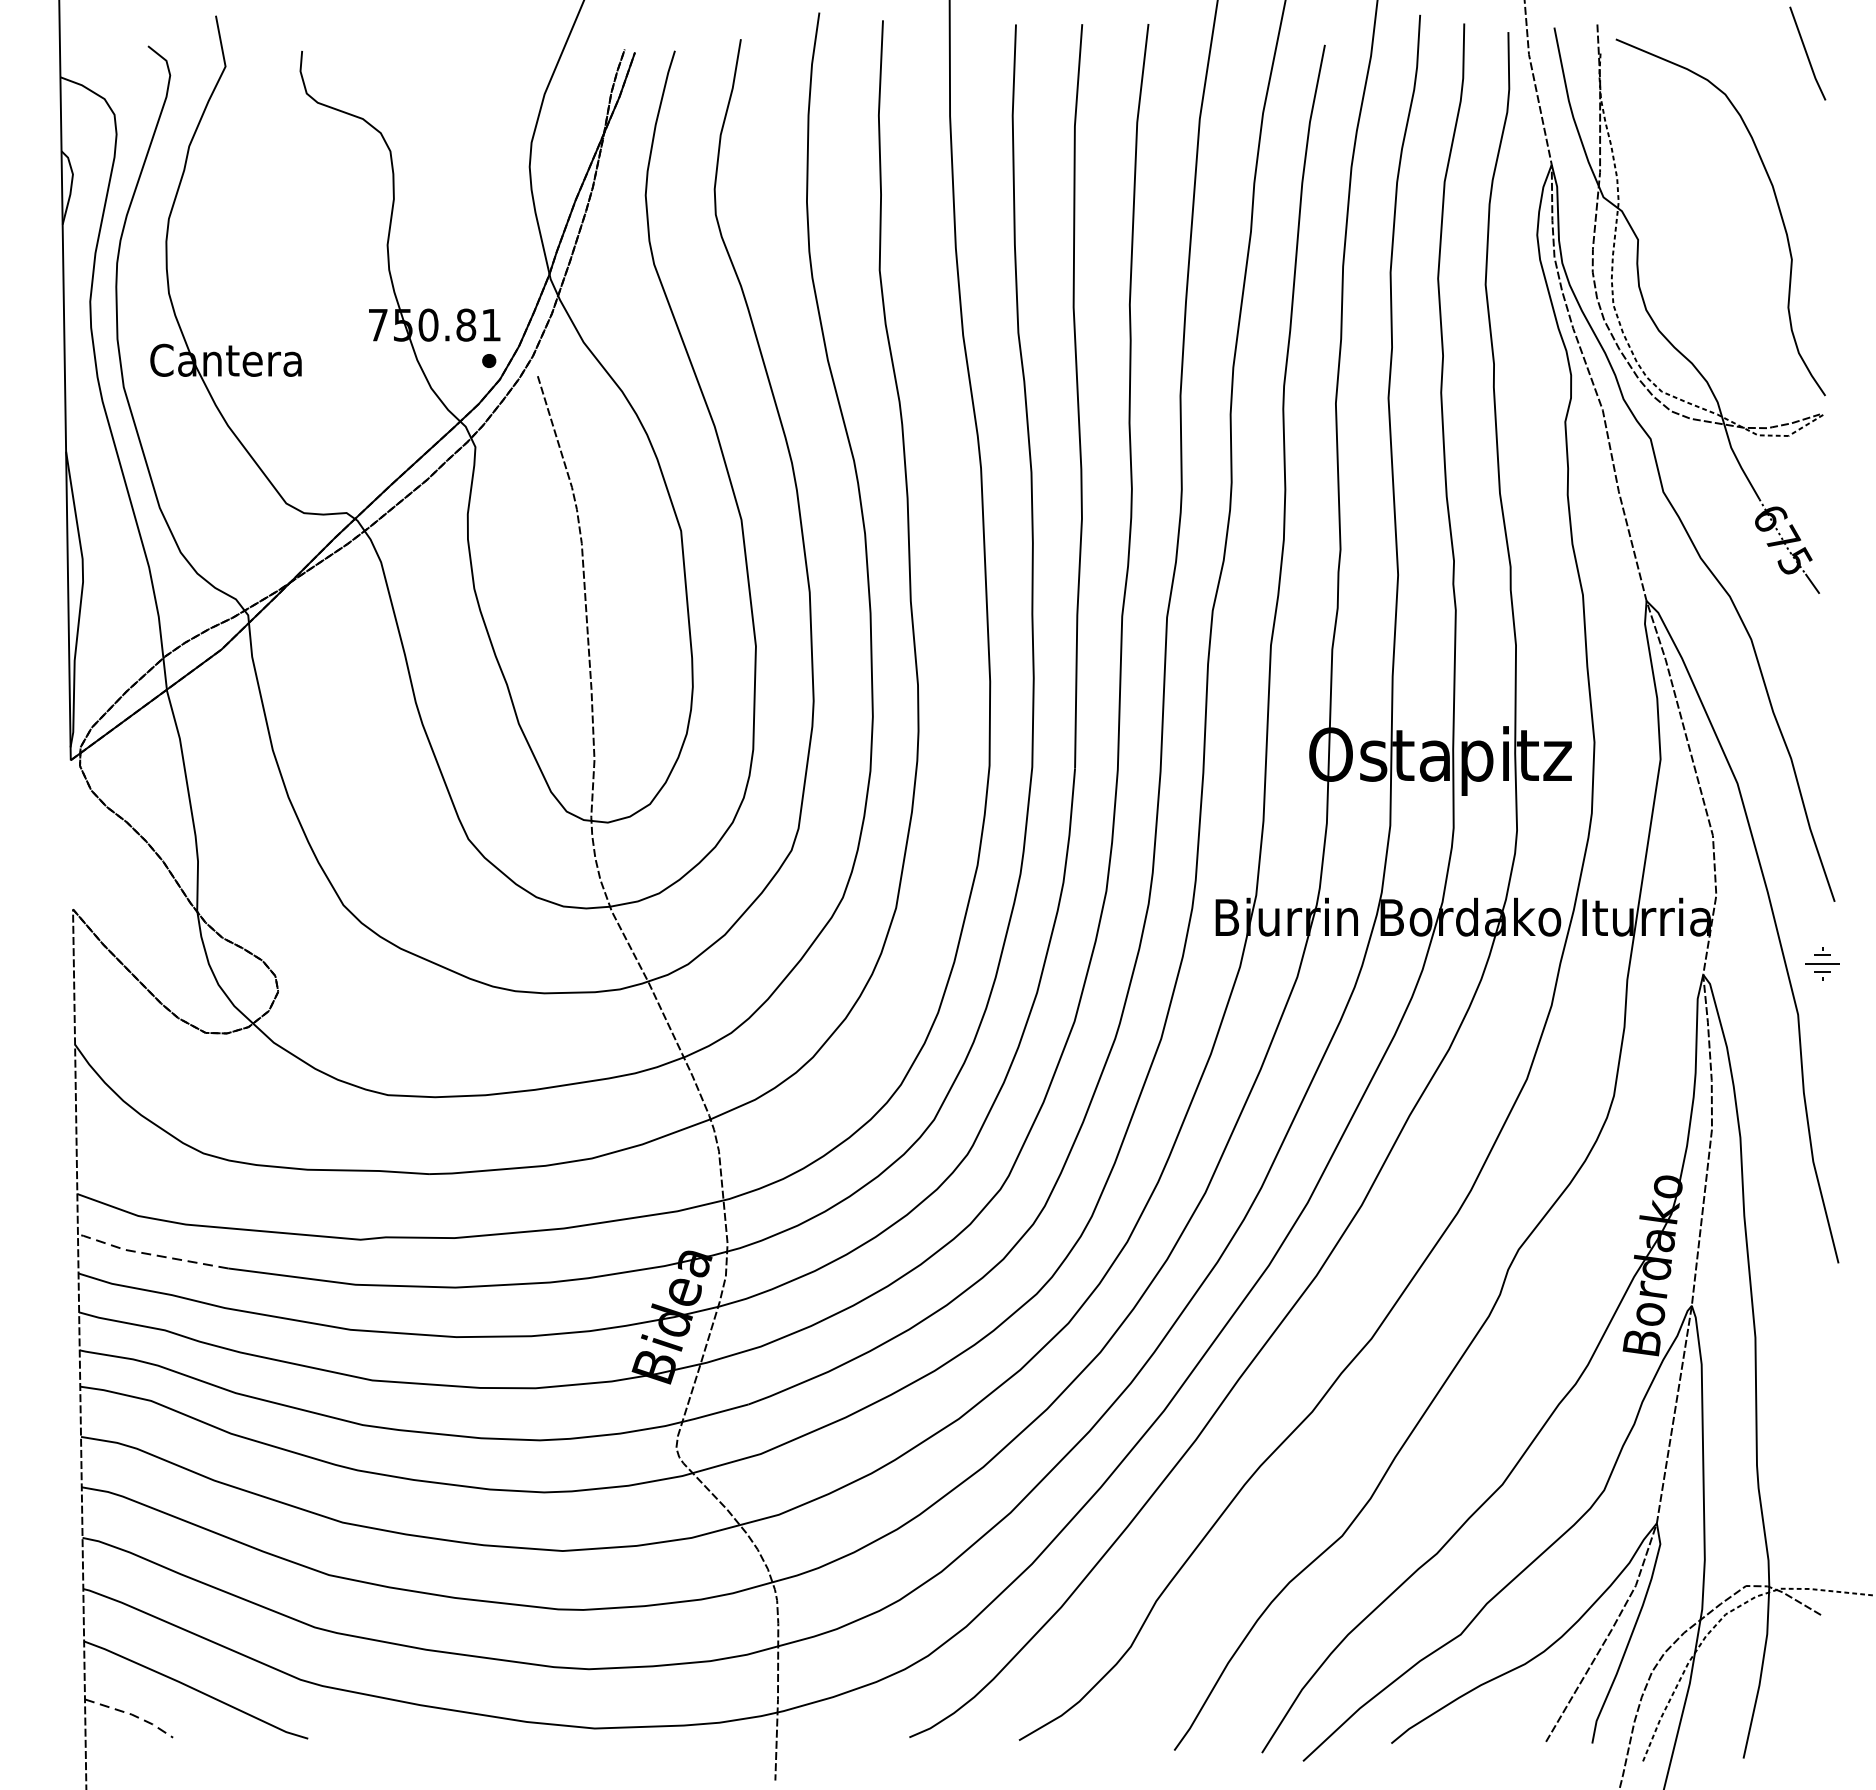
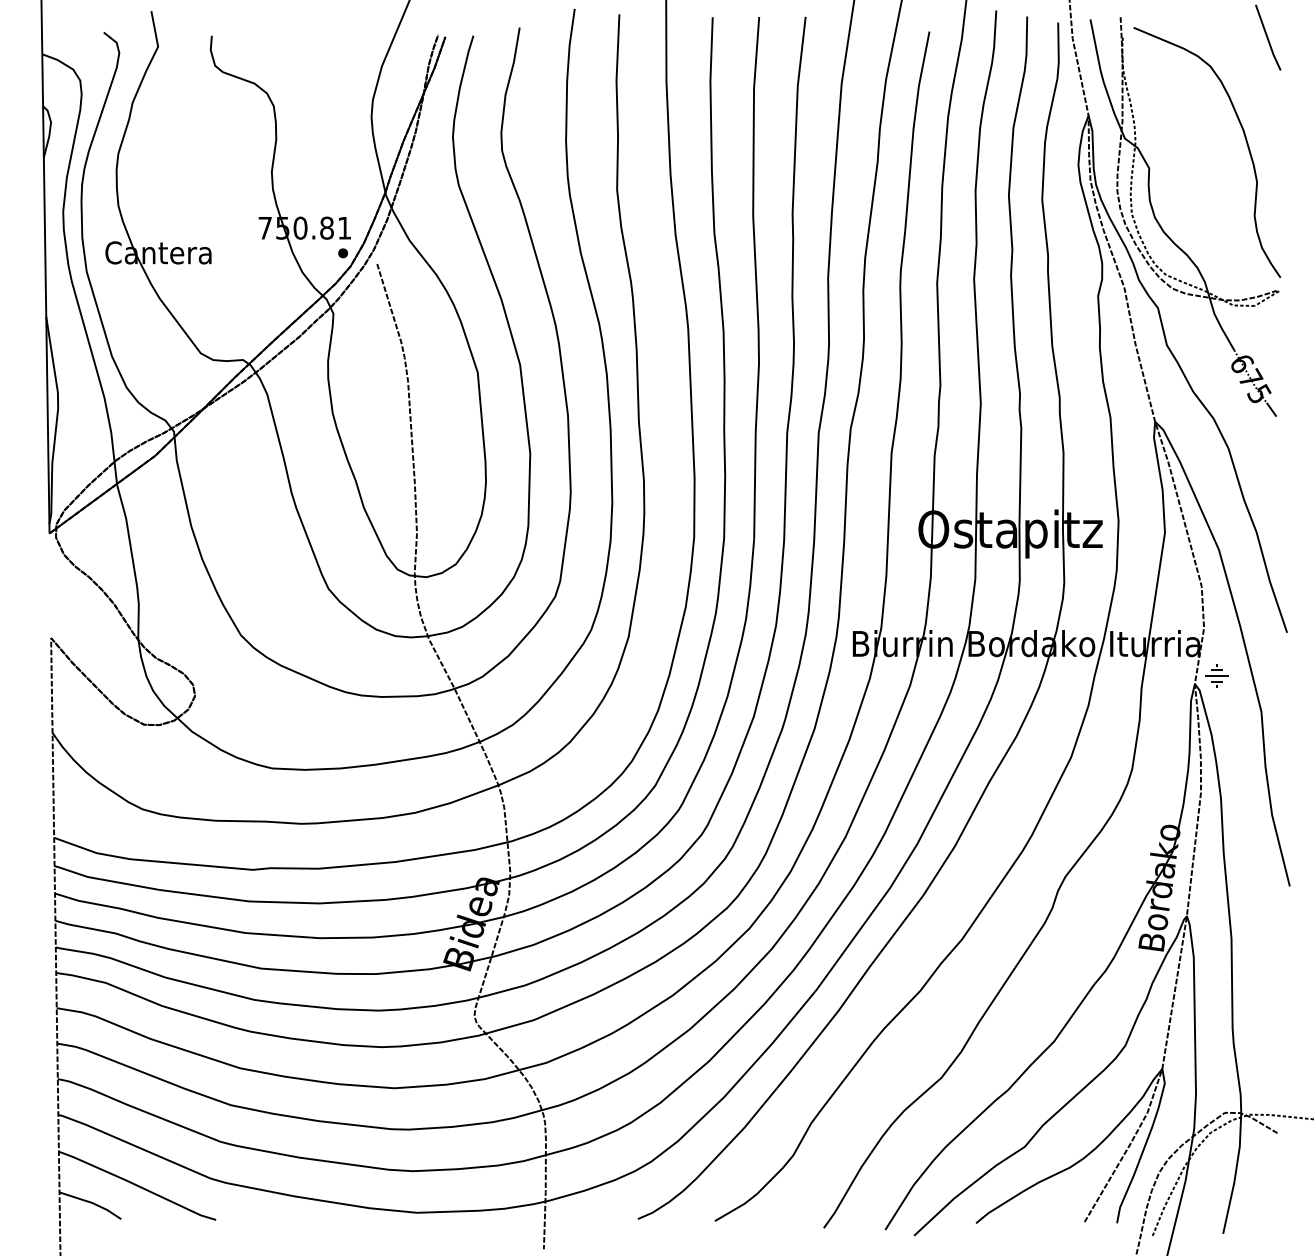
part: (1822, 962) -> (1216, 675), moved
line: (150, 1254) -> (105, 880), dashed -> solid
line: (131, 1715) -> (92, 1203), dashed -> solid

